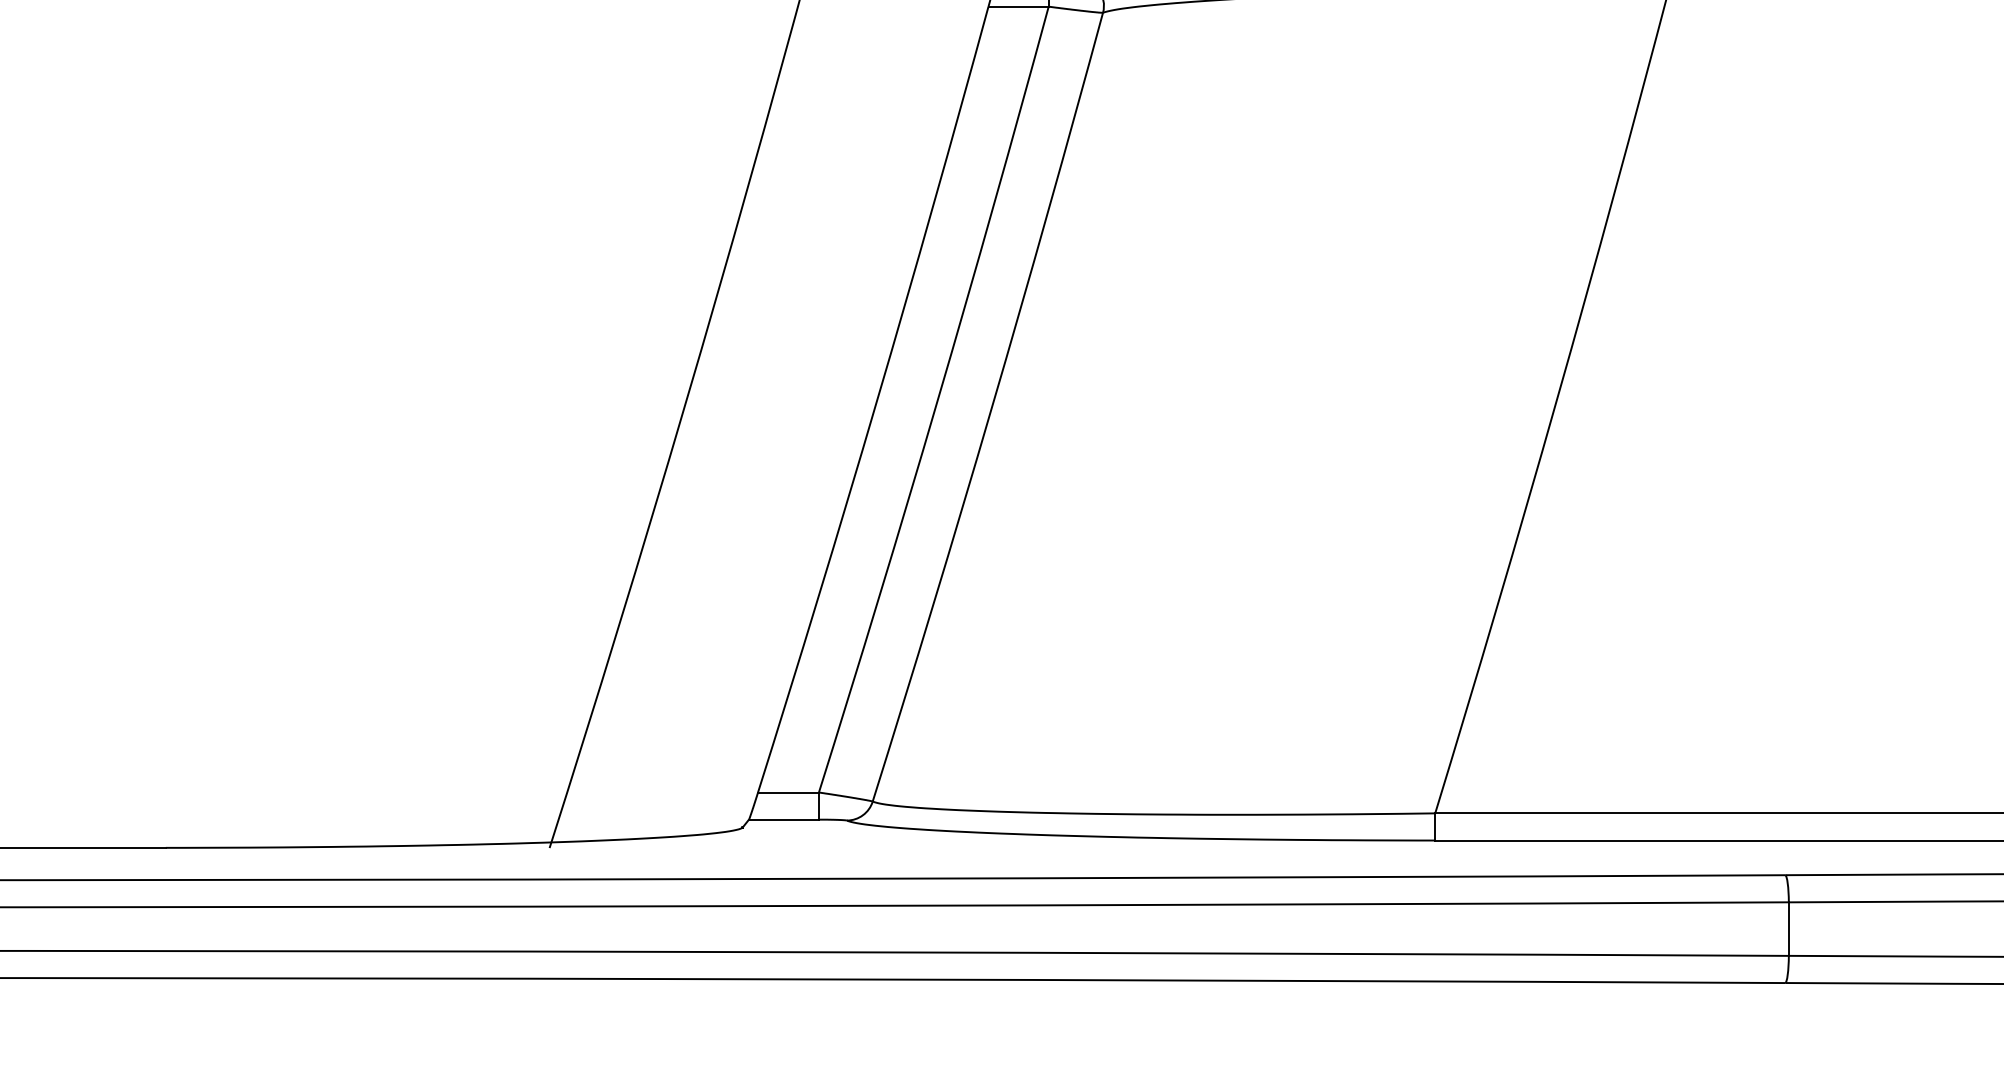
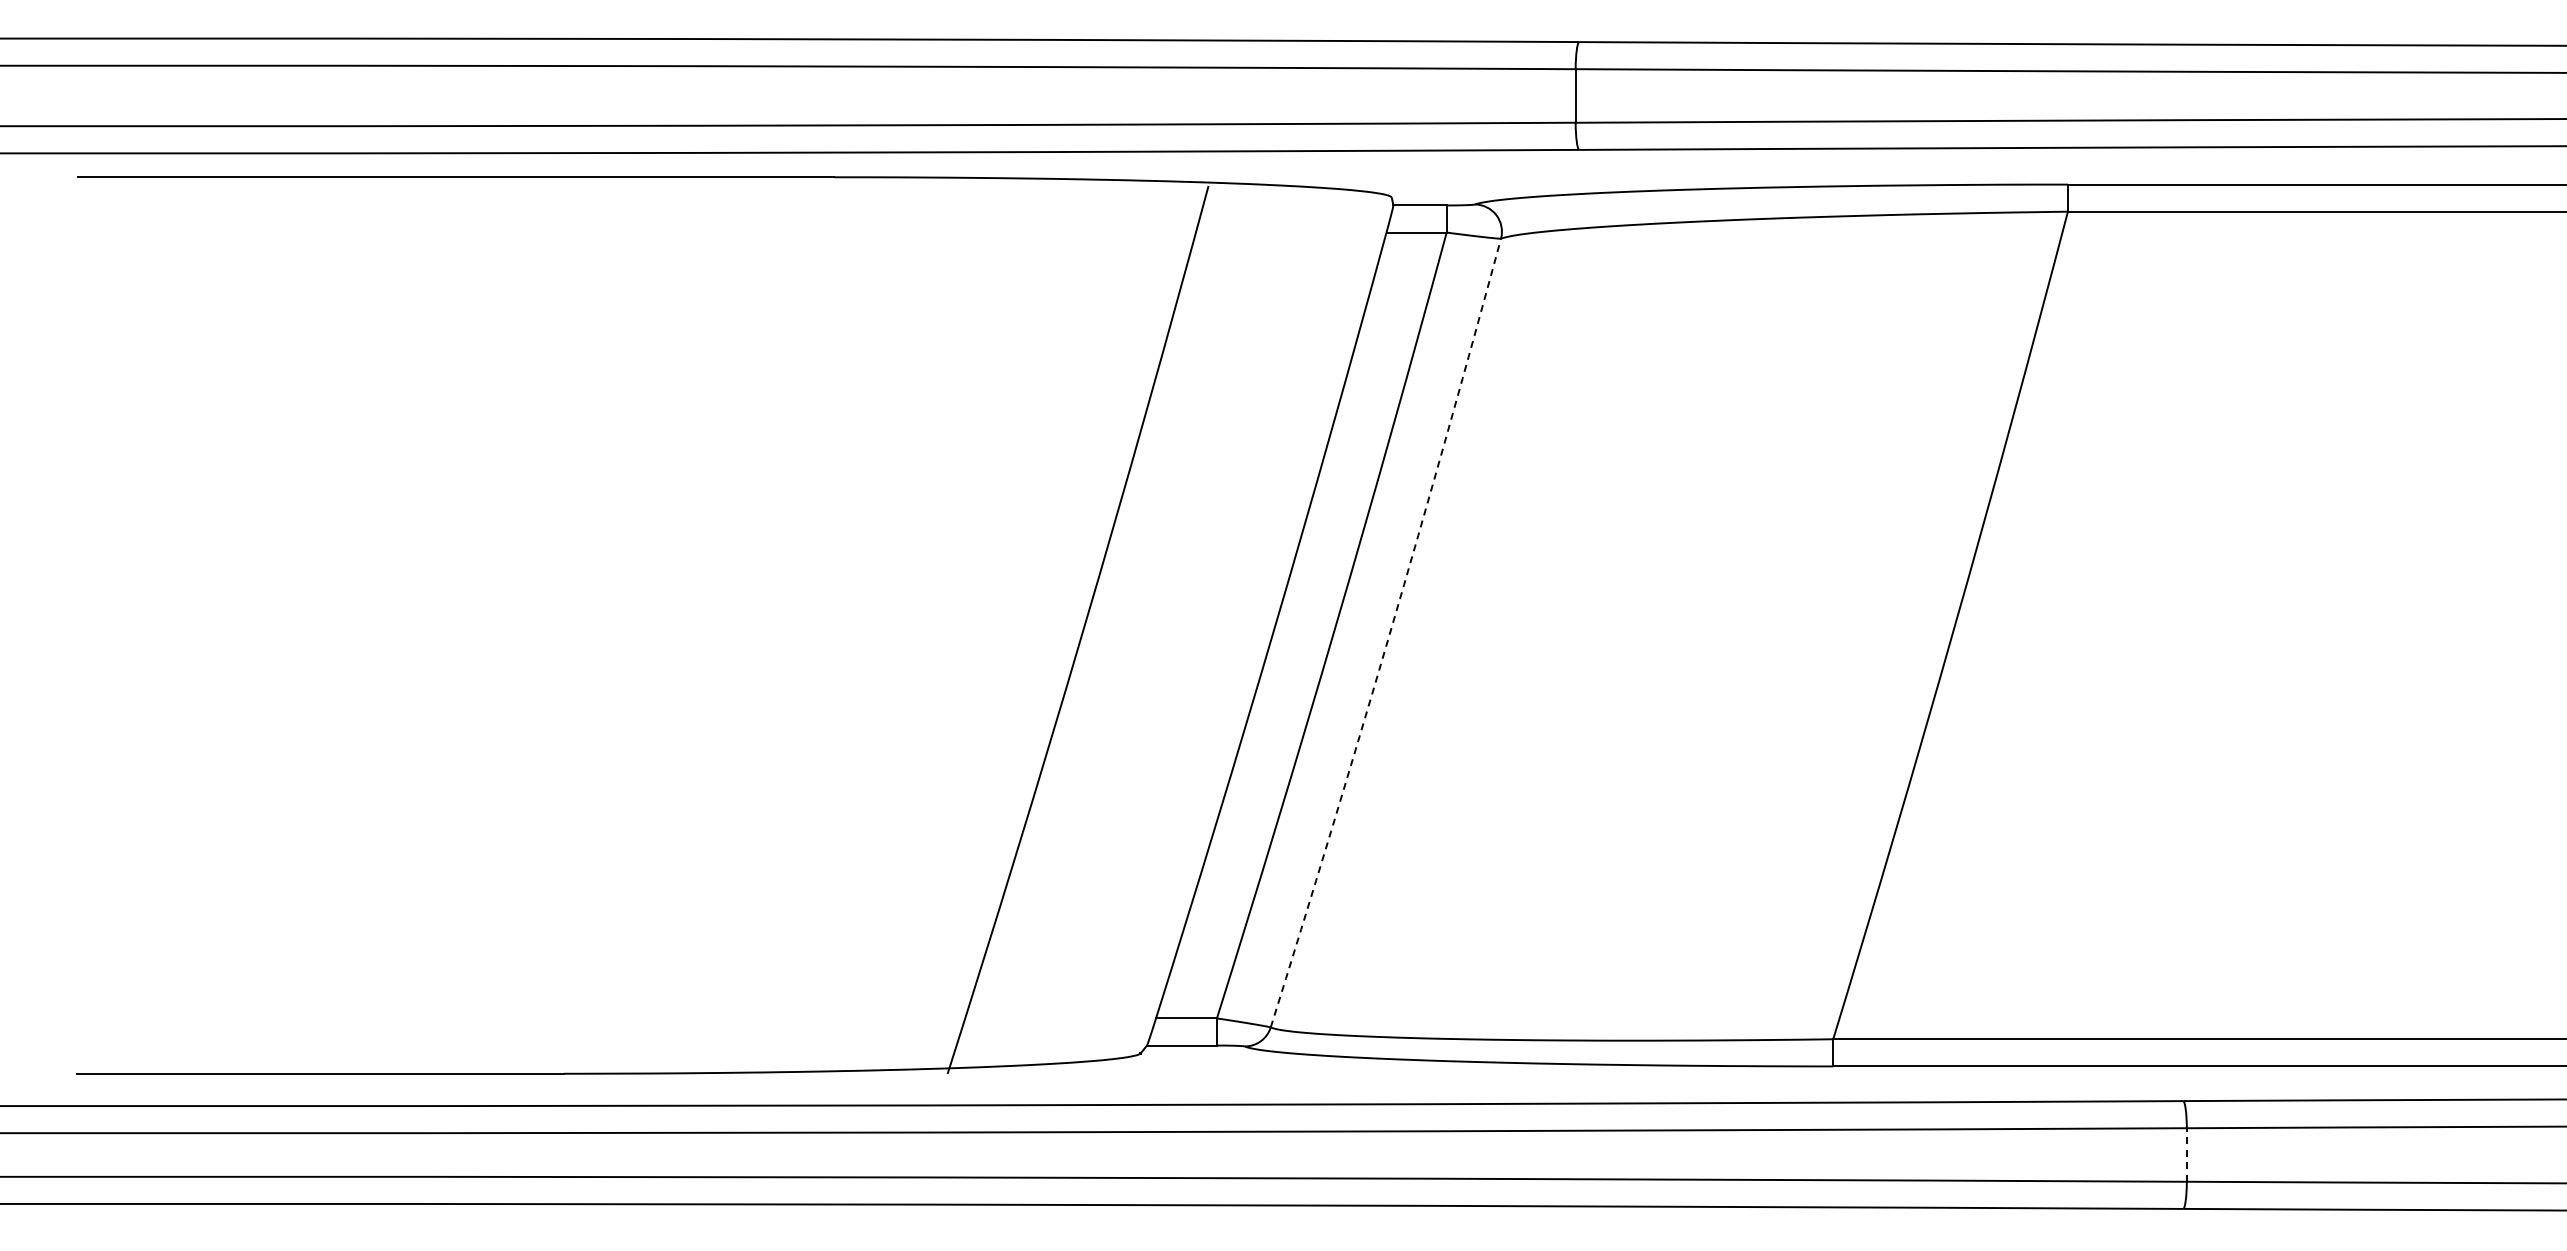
arc: (991, 408) -> (1389, 634), solid -> dashed
line: (1788, 929) -> (2186, 1155), solid -> dashed

